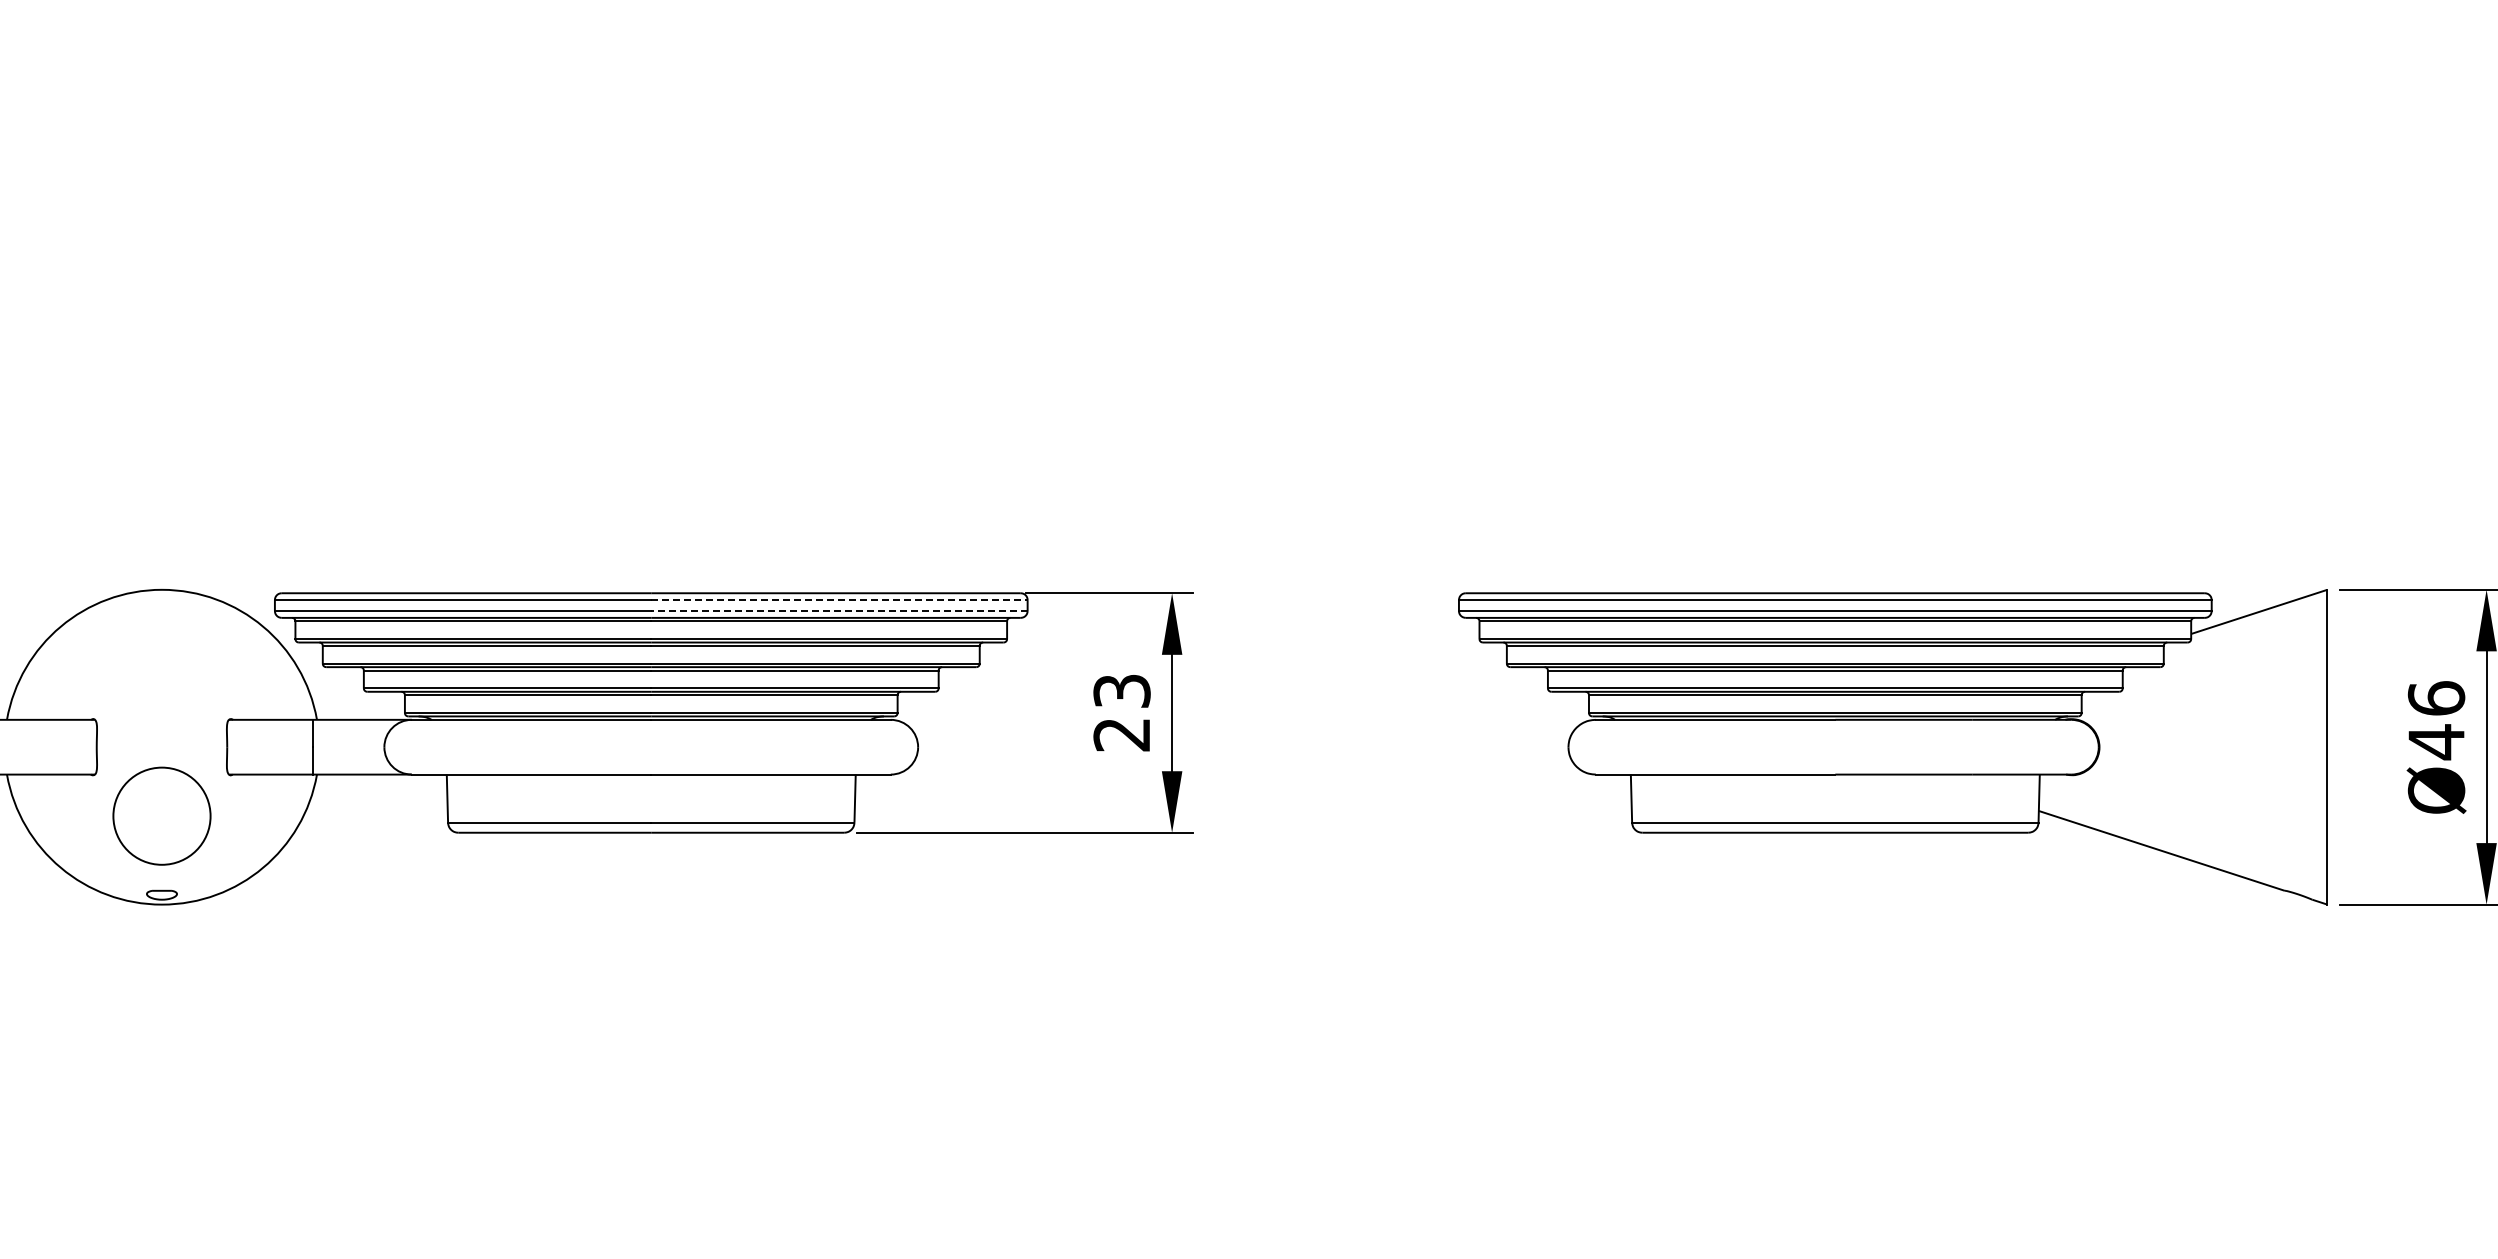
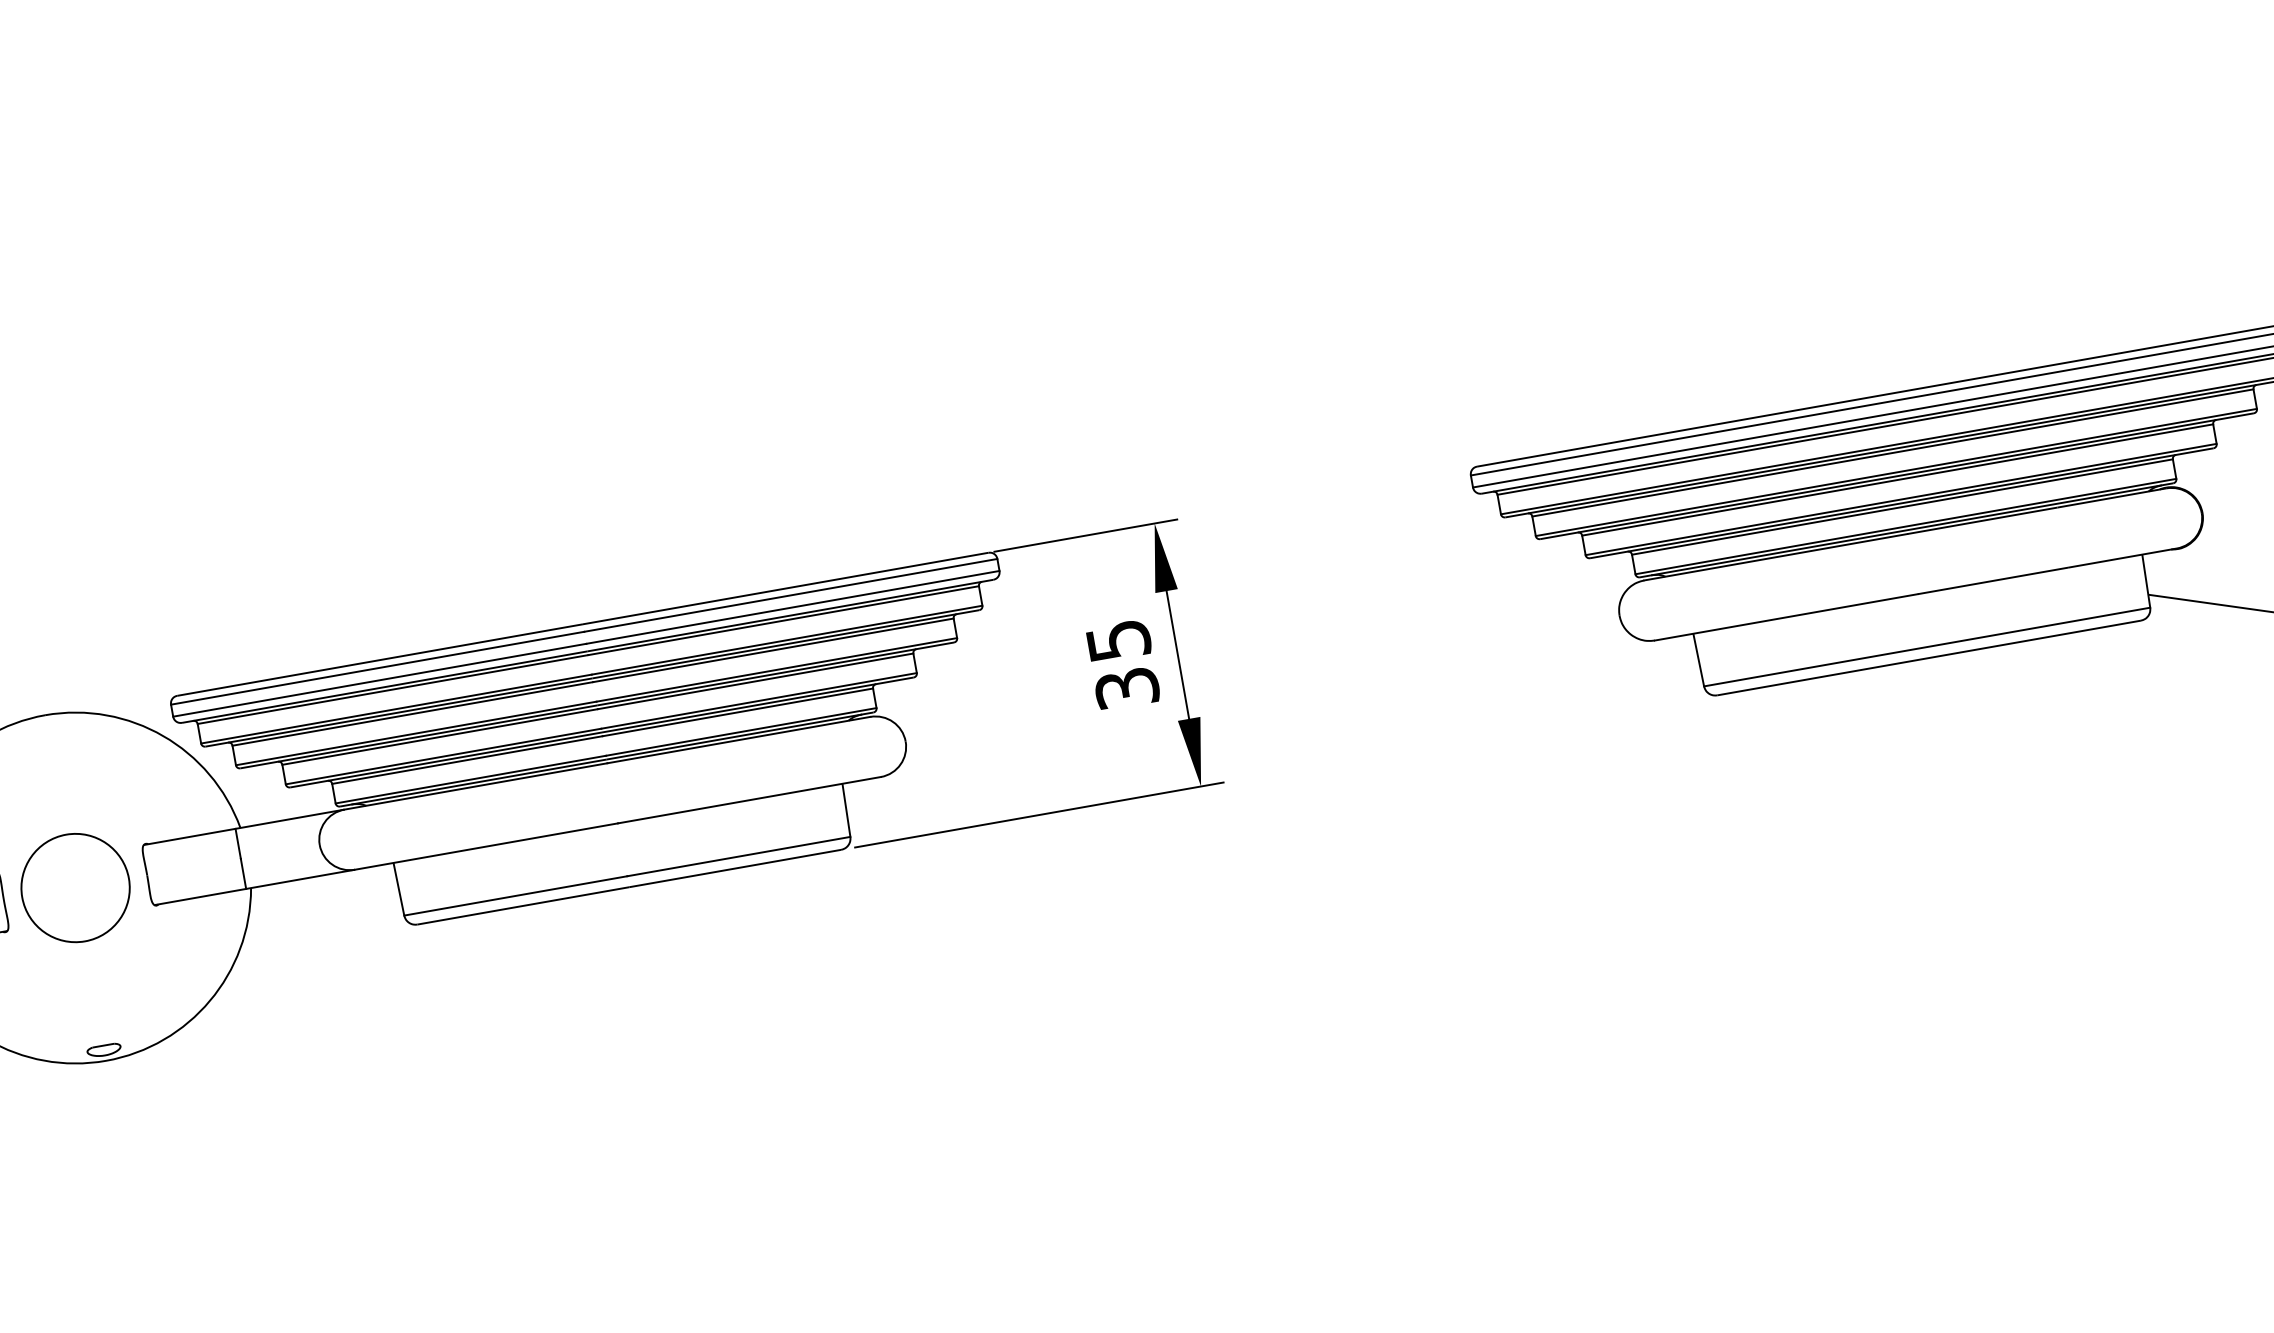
line: (839, 600) -> (790, 595), dashed -> solid
line: (838, 611) -> (791, 608), dashed -> solid
text: (1121, 713) -> (1122, 665), 23 -> 35
circle: (161, 815) -> (74, 887), moved

